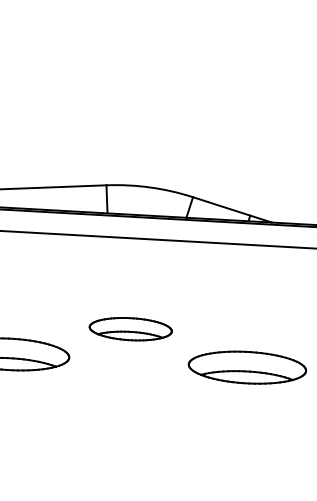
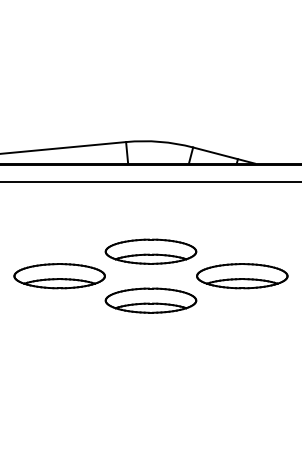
part: (130, 328) -> (150, 251), size x1.43
part: (126, 392) -> (150, 300), added

